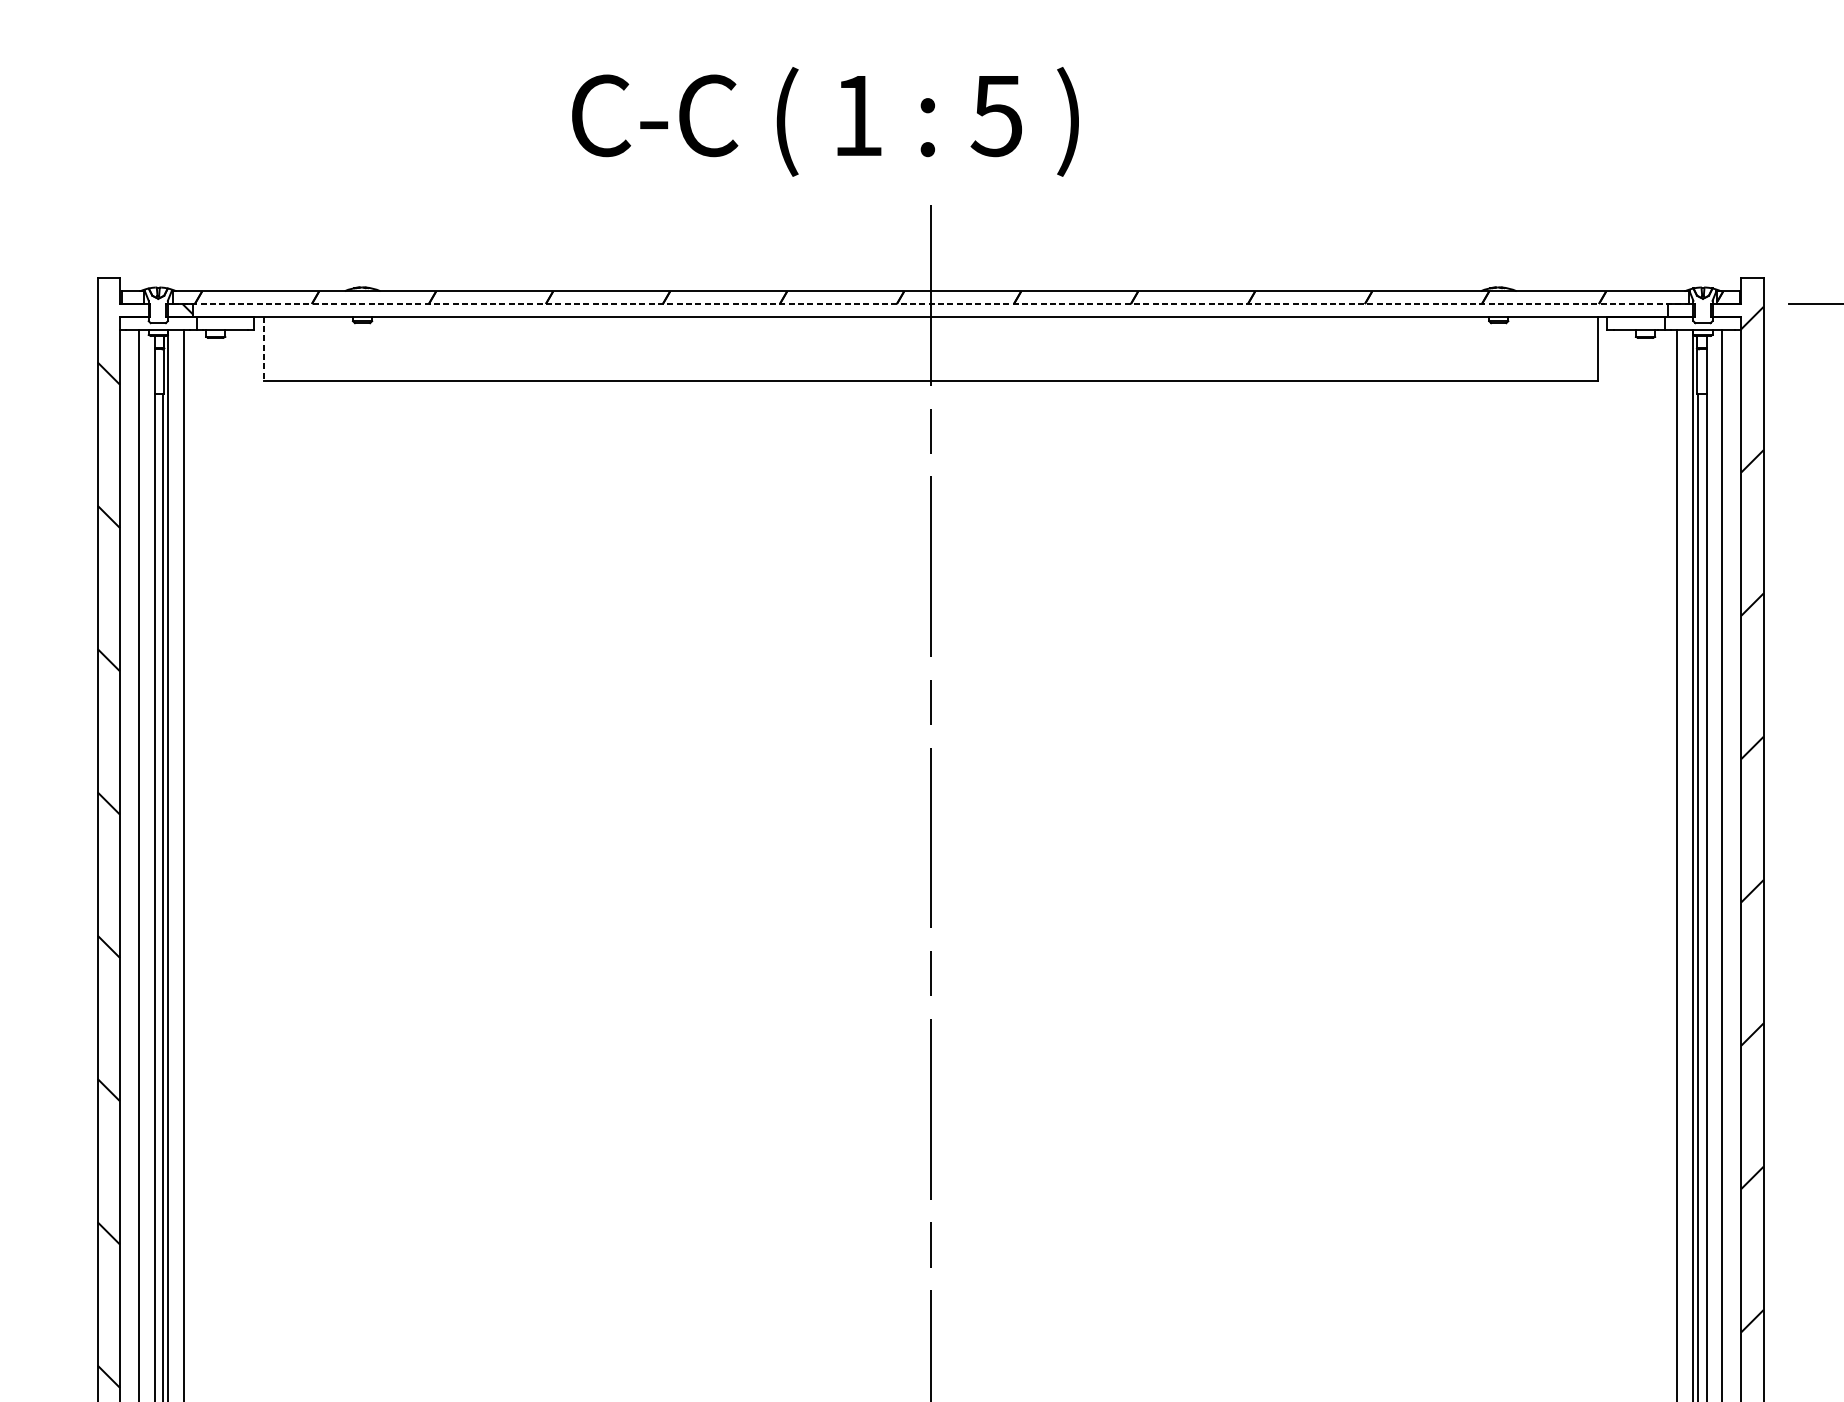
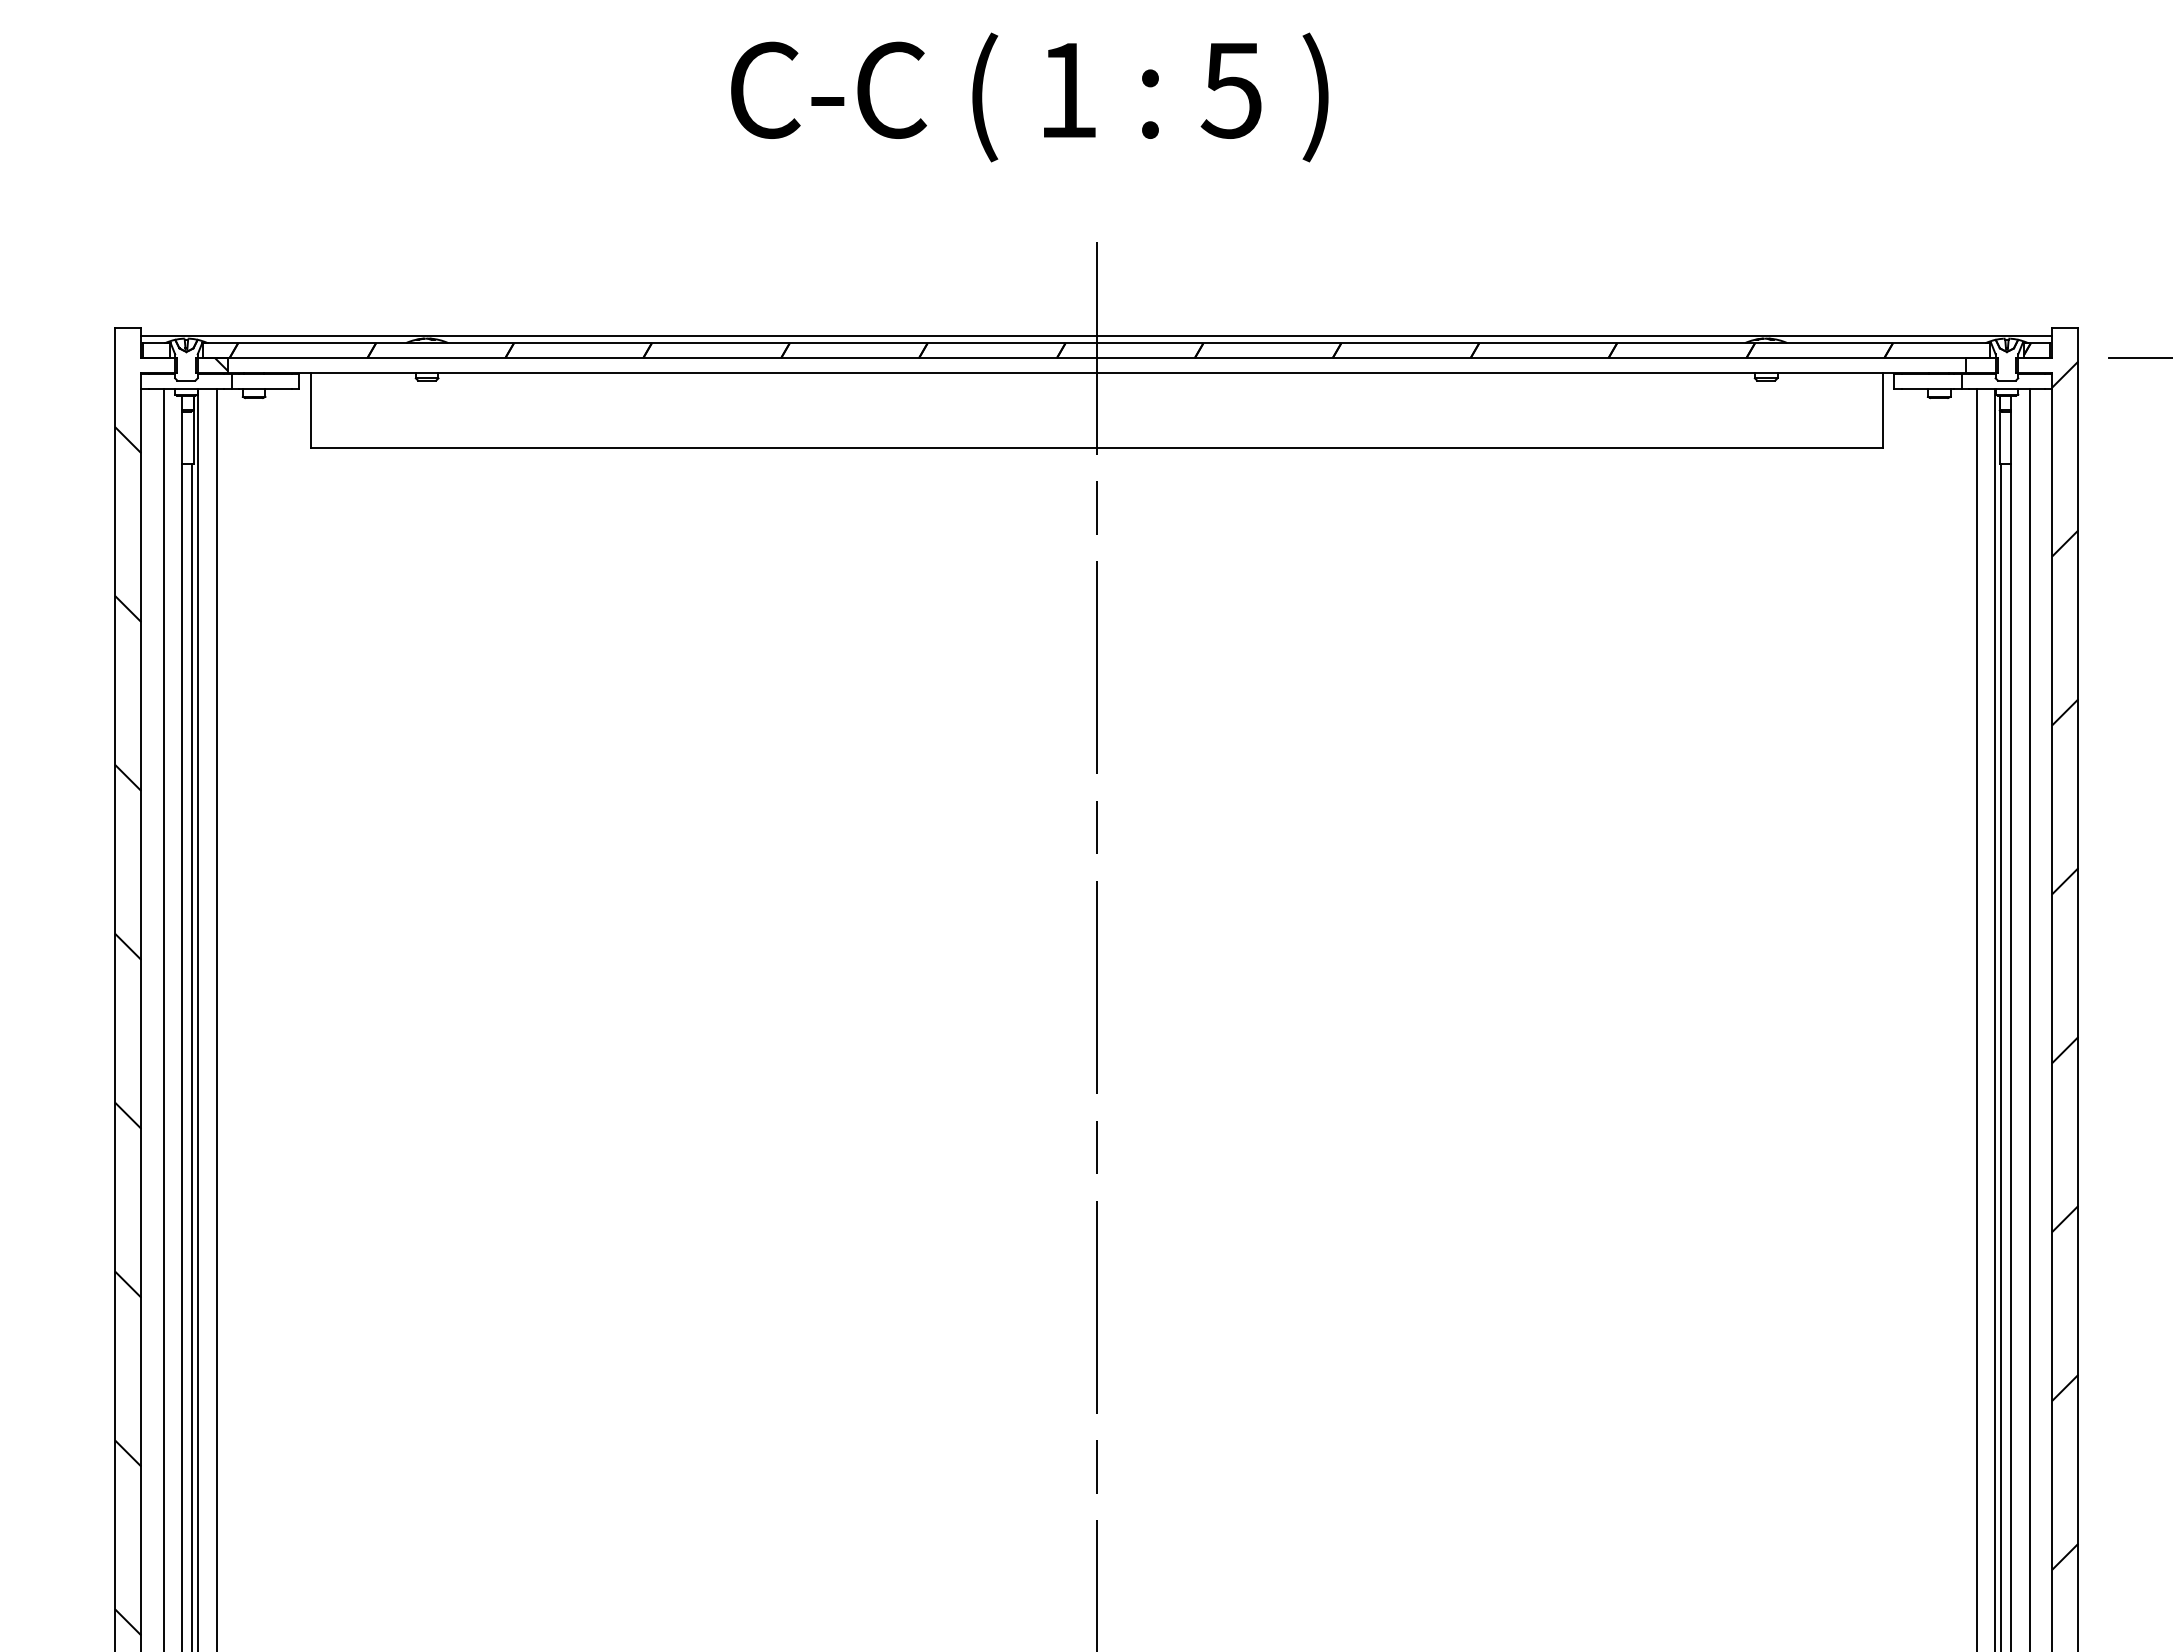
text: (825, 121) -> (1029, 97), moved
line: (930, 284) -> (1096, 335), added
line: (931, 304) -> (1097, 358), dashed -> solid
line: (263, 348) -> (310, 410), dashed -> solid

